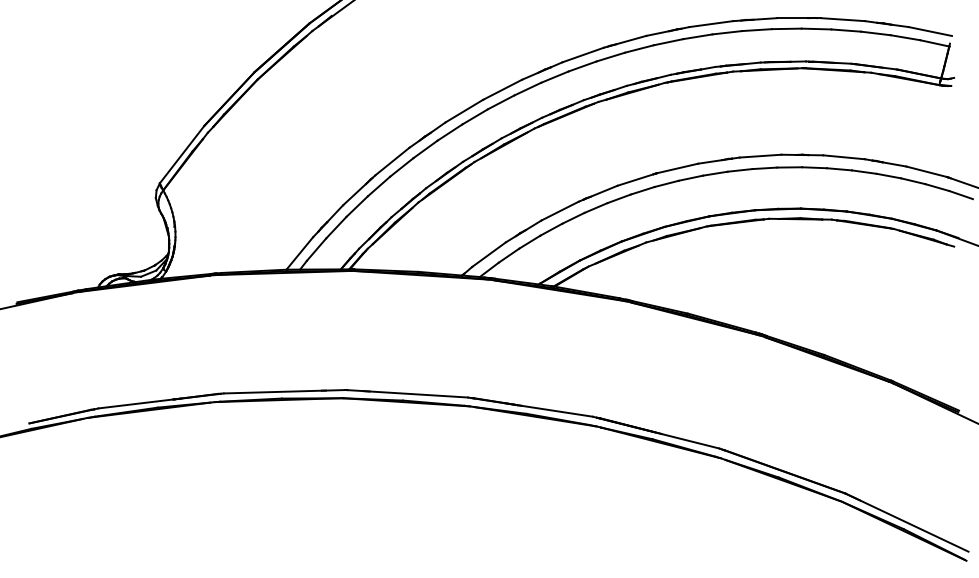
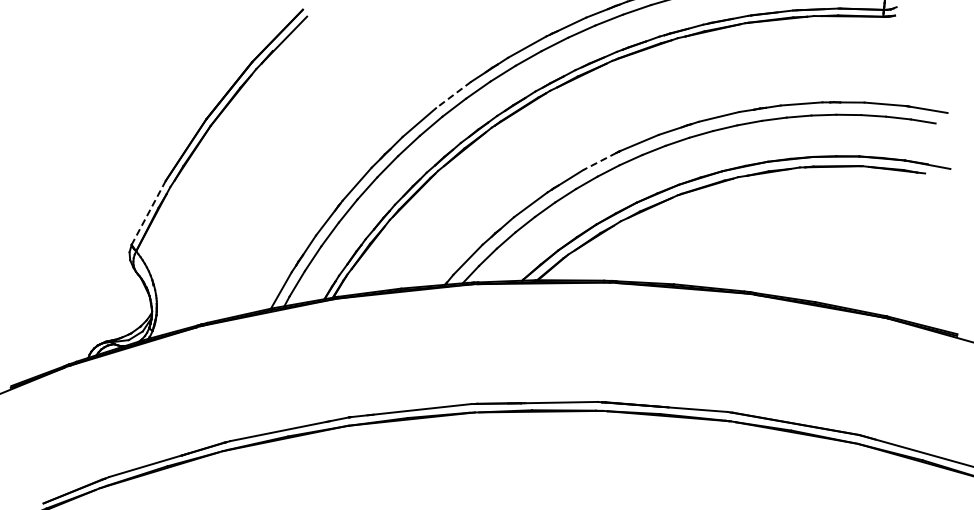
line: (502, 89) -> (453, 94), solid -> dashed
line: (181, 154) -> (148, 212), solid -> dashed
line: (635, 180) -> (599, 161), solid -> dashed

